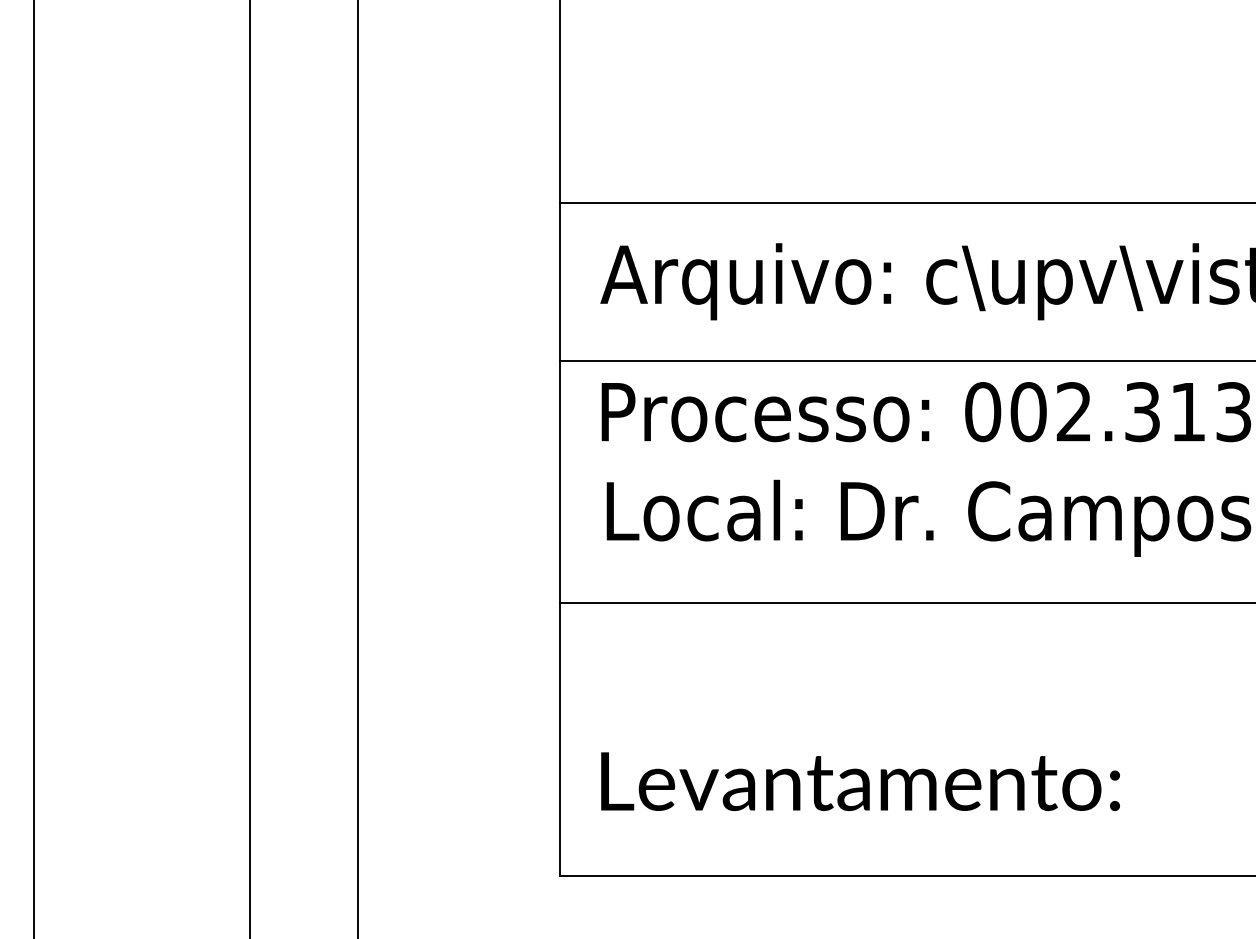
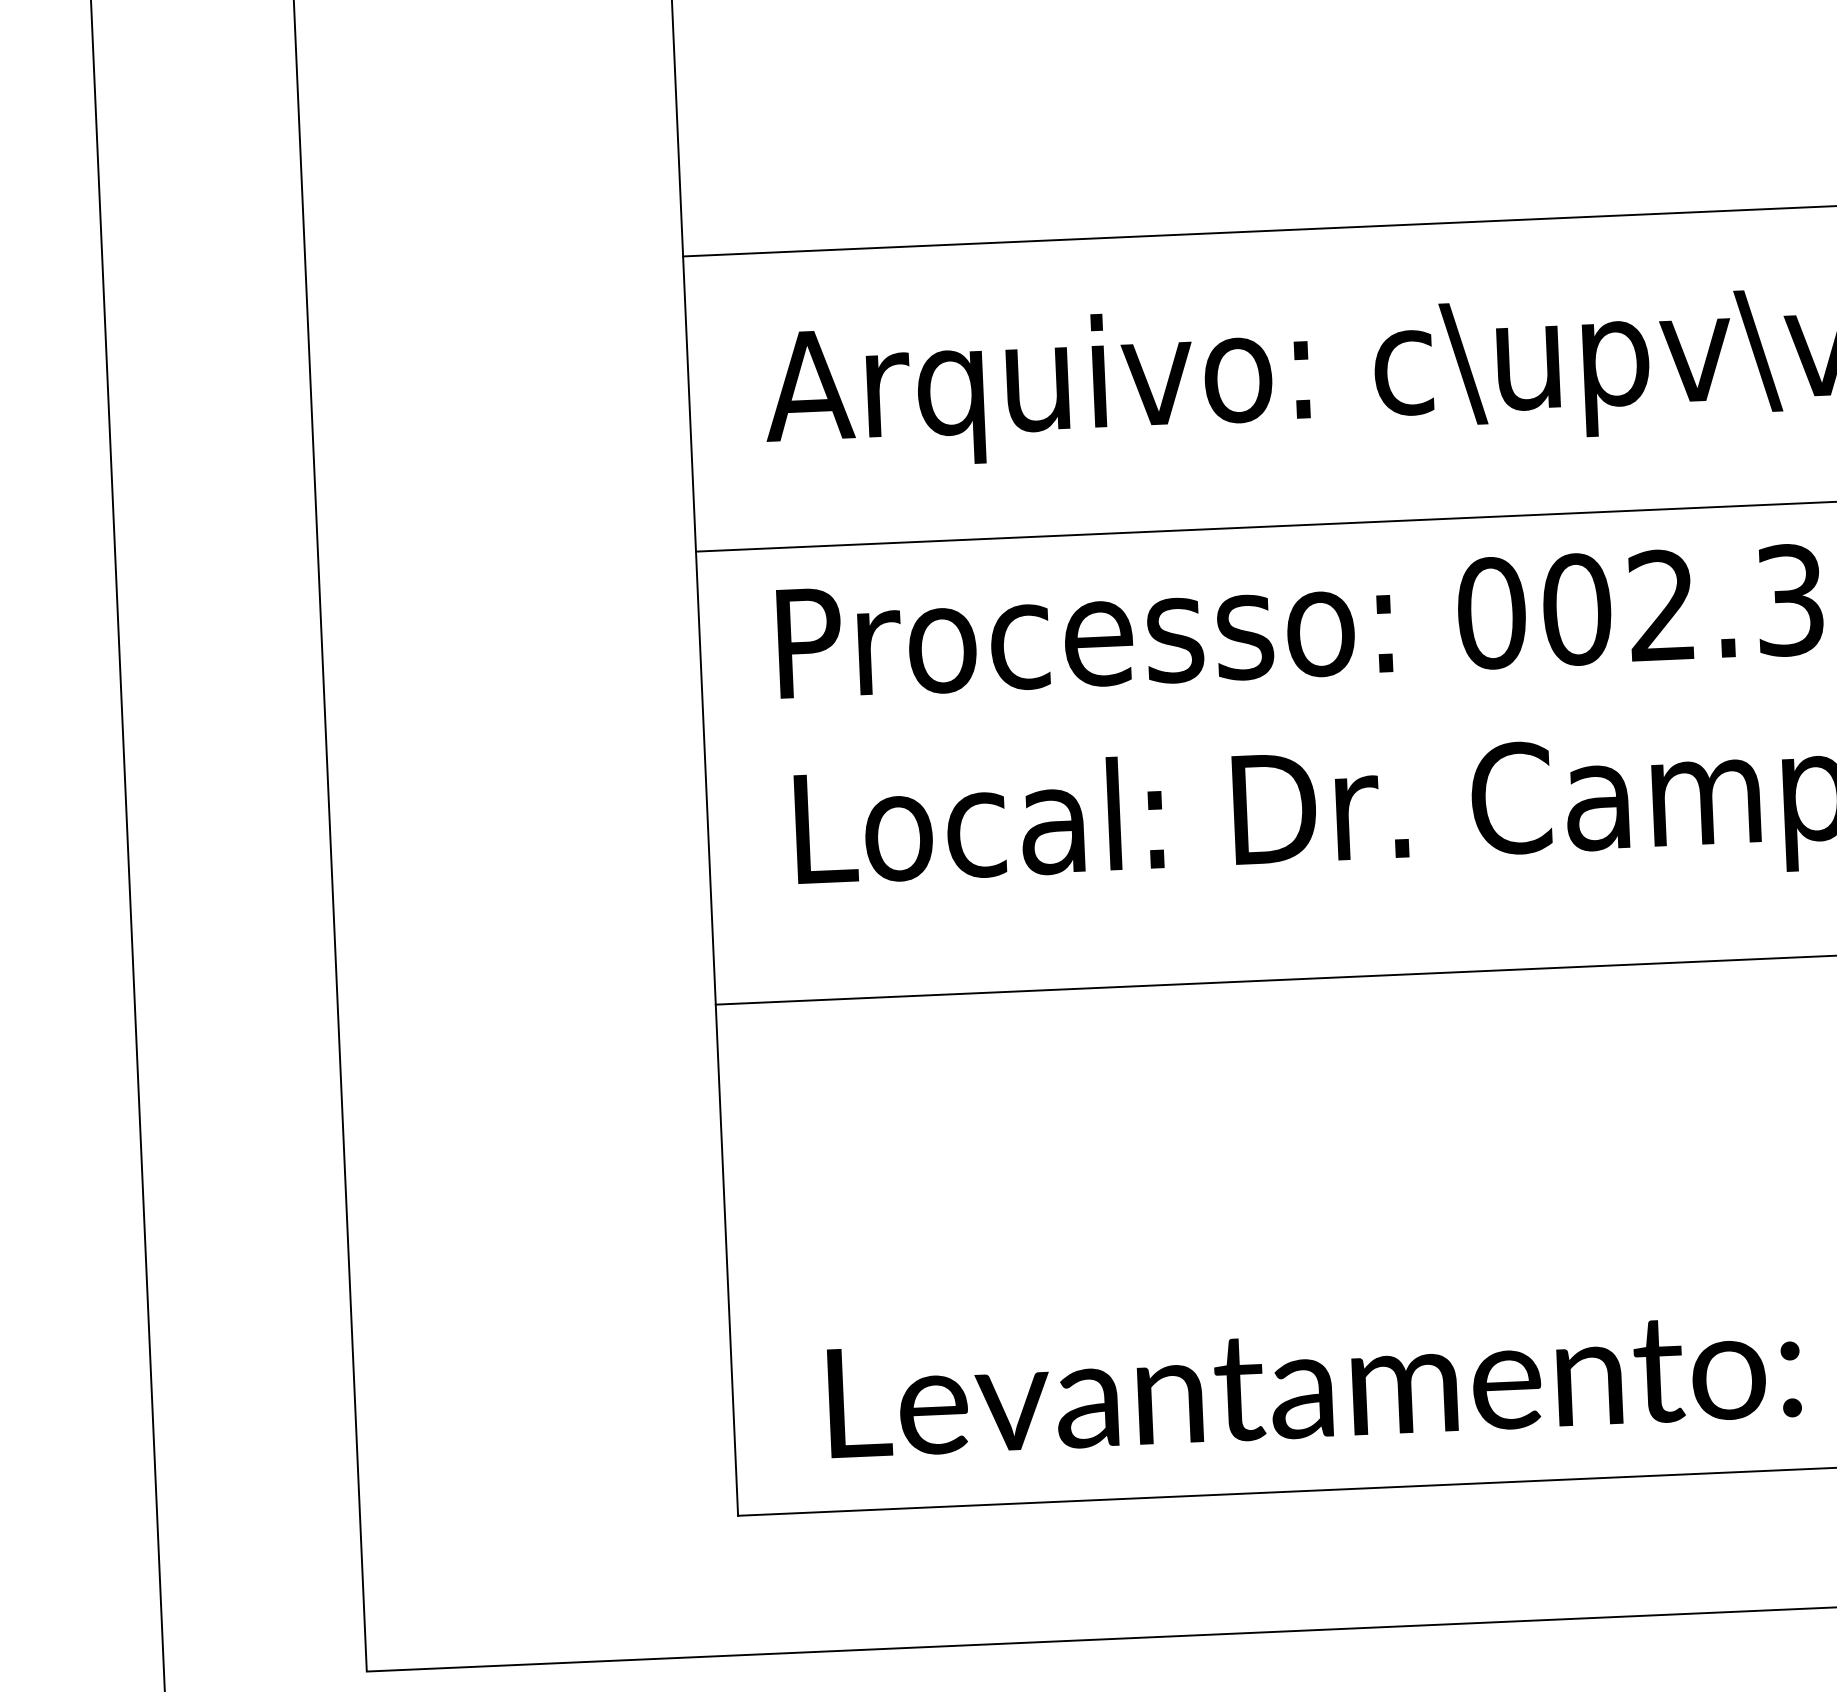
text: (860, 781) -> (1314, 1382), moved

